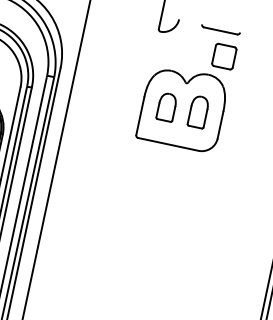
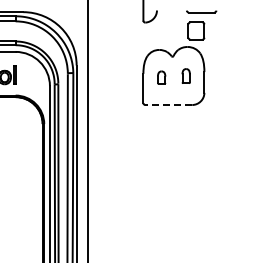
part: (220, 29) -> (201, 11), moved
part: (166, 106) -> (161, 77), size x0.6
part: (199, 111) -> (186, 75), size x0.6
line: (167, 144) -> (168, 105), solid -> dashed

